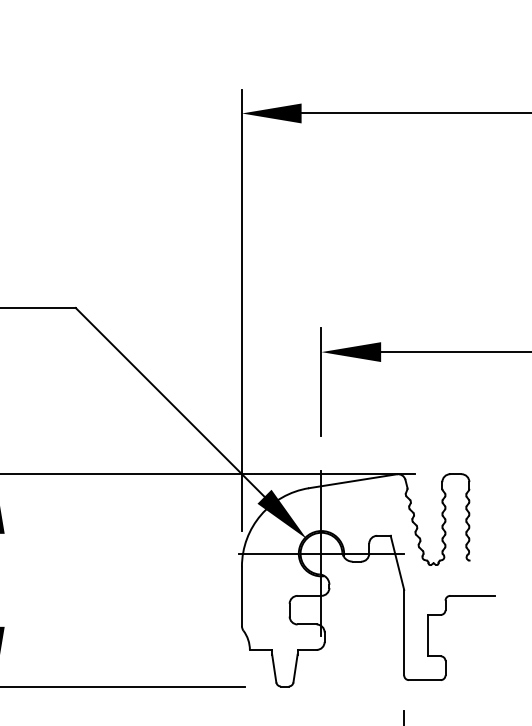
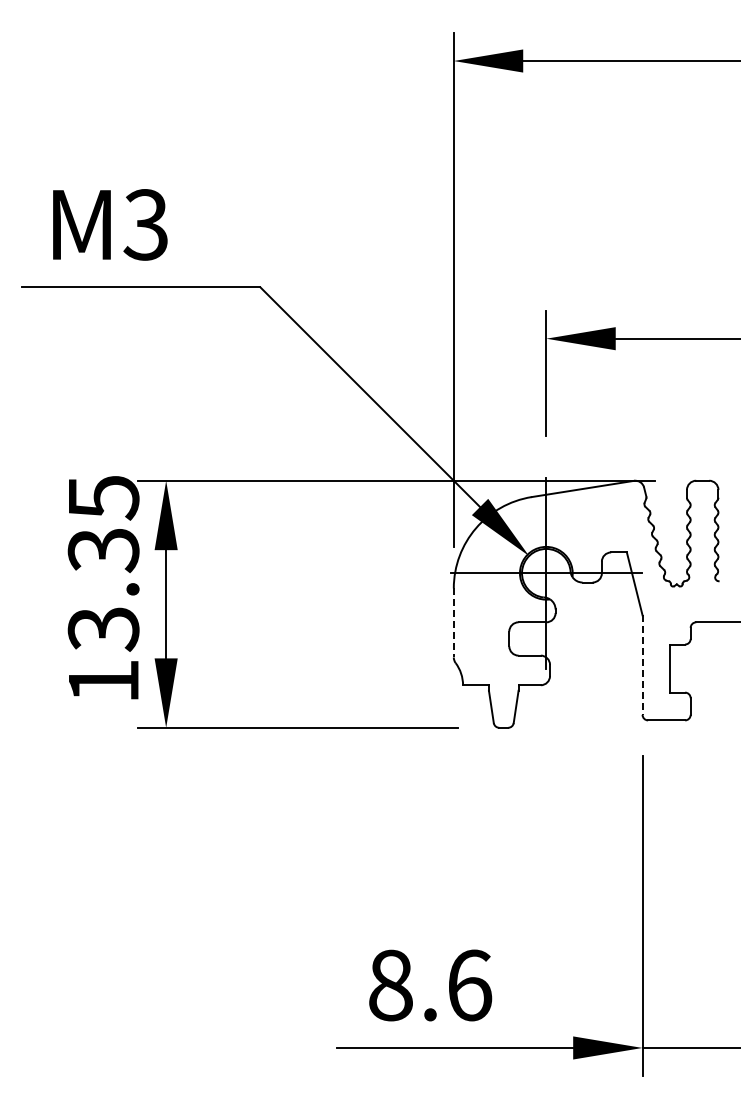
line: (241, 596) -> (453, 622), solid -> dashed
line: (404, 632) -> (642, 665), solid -> dashed

